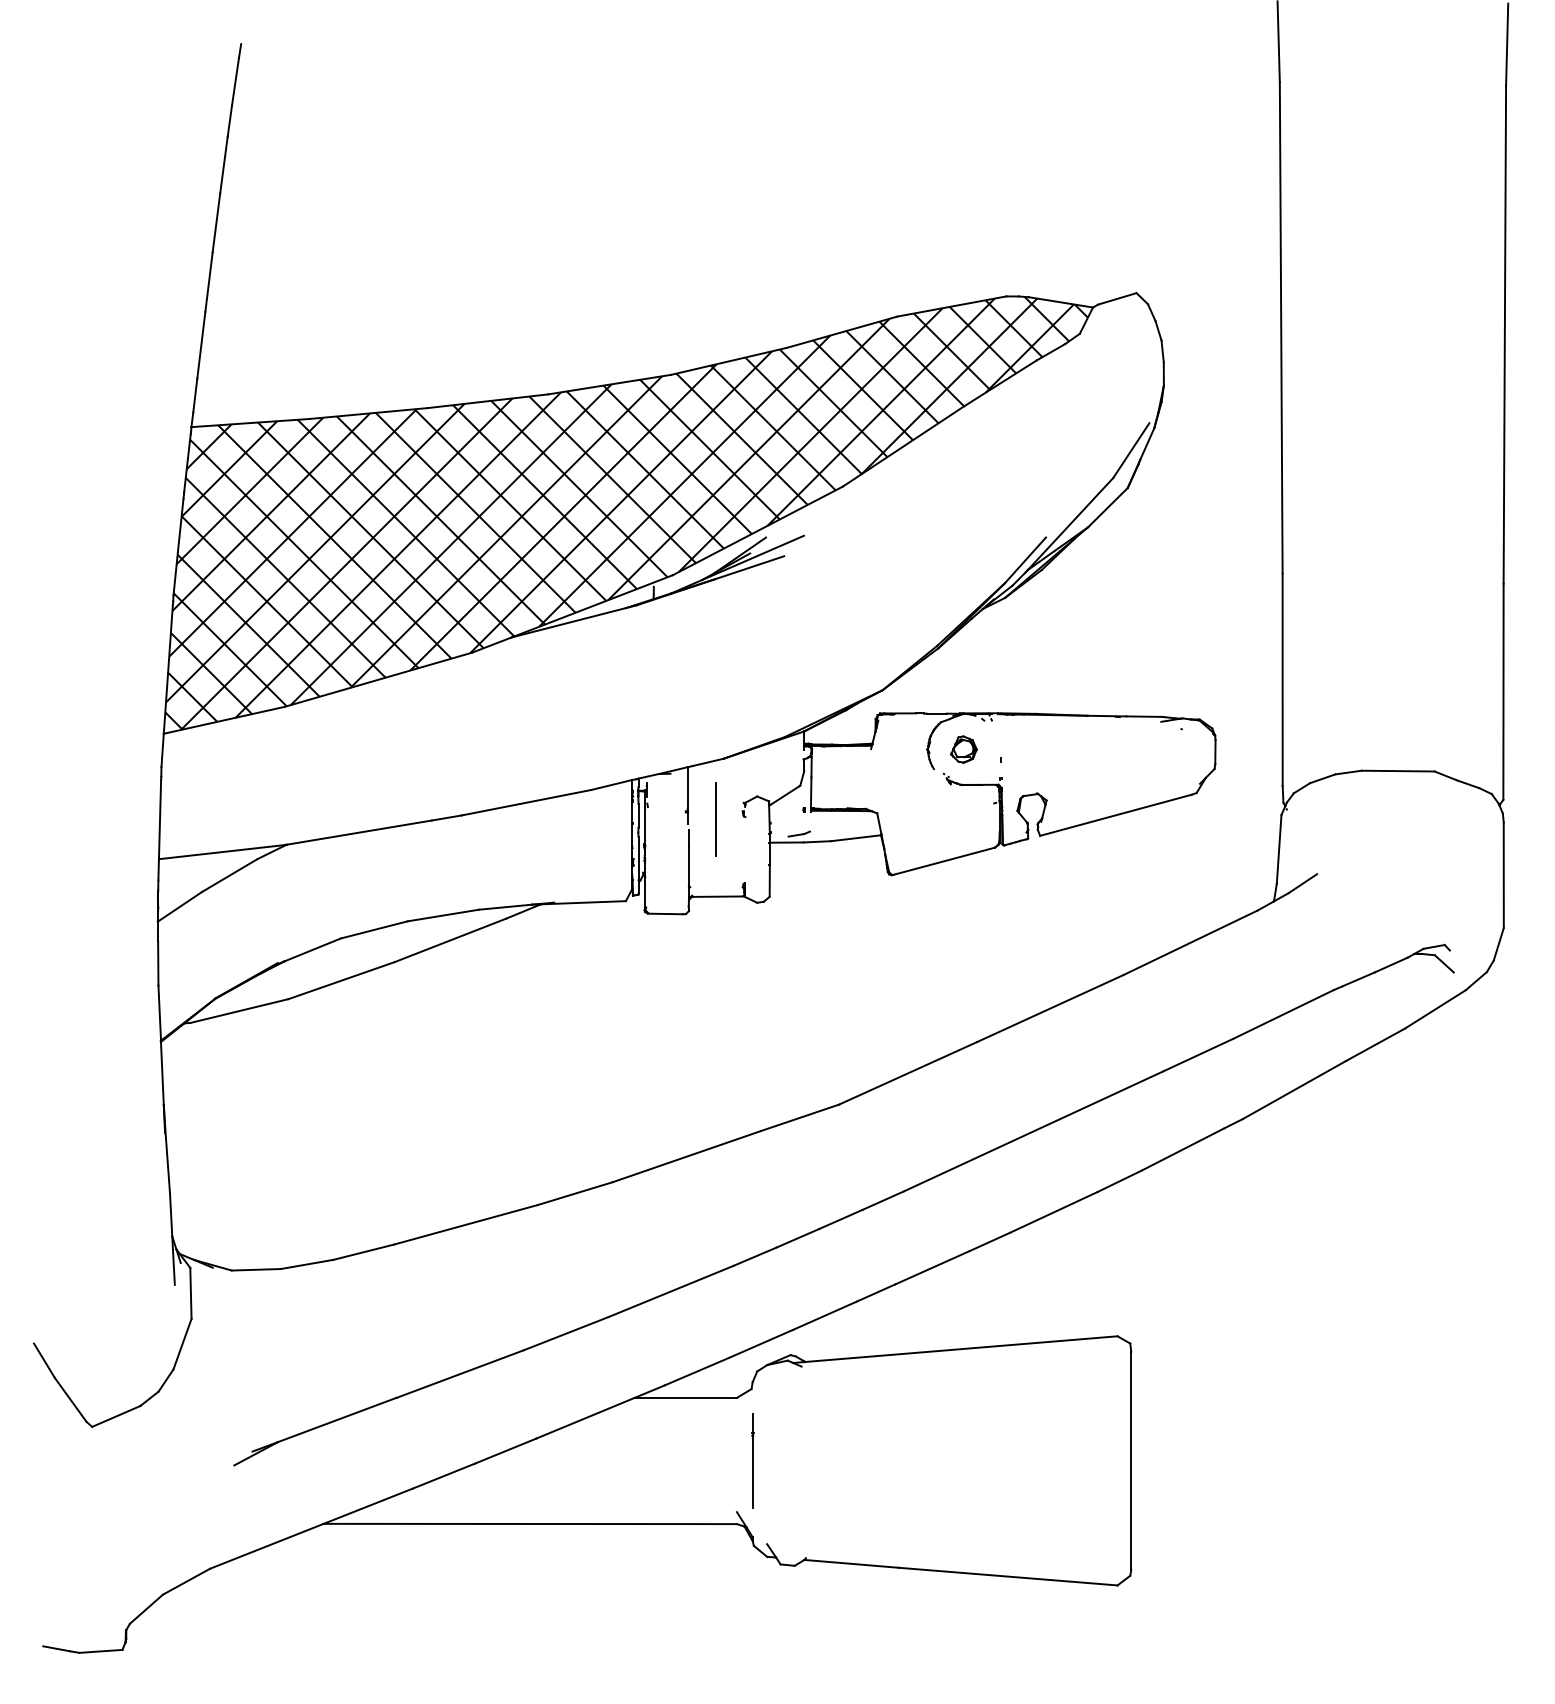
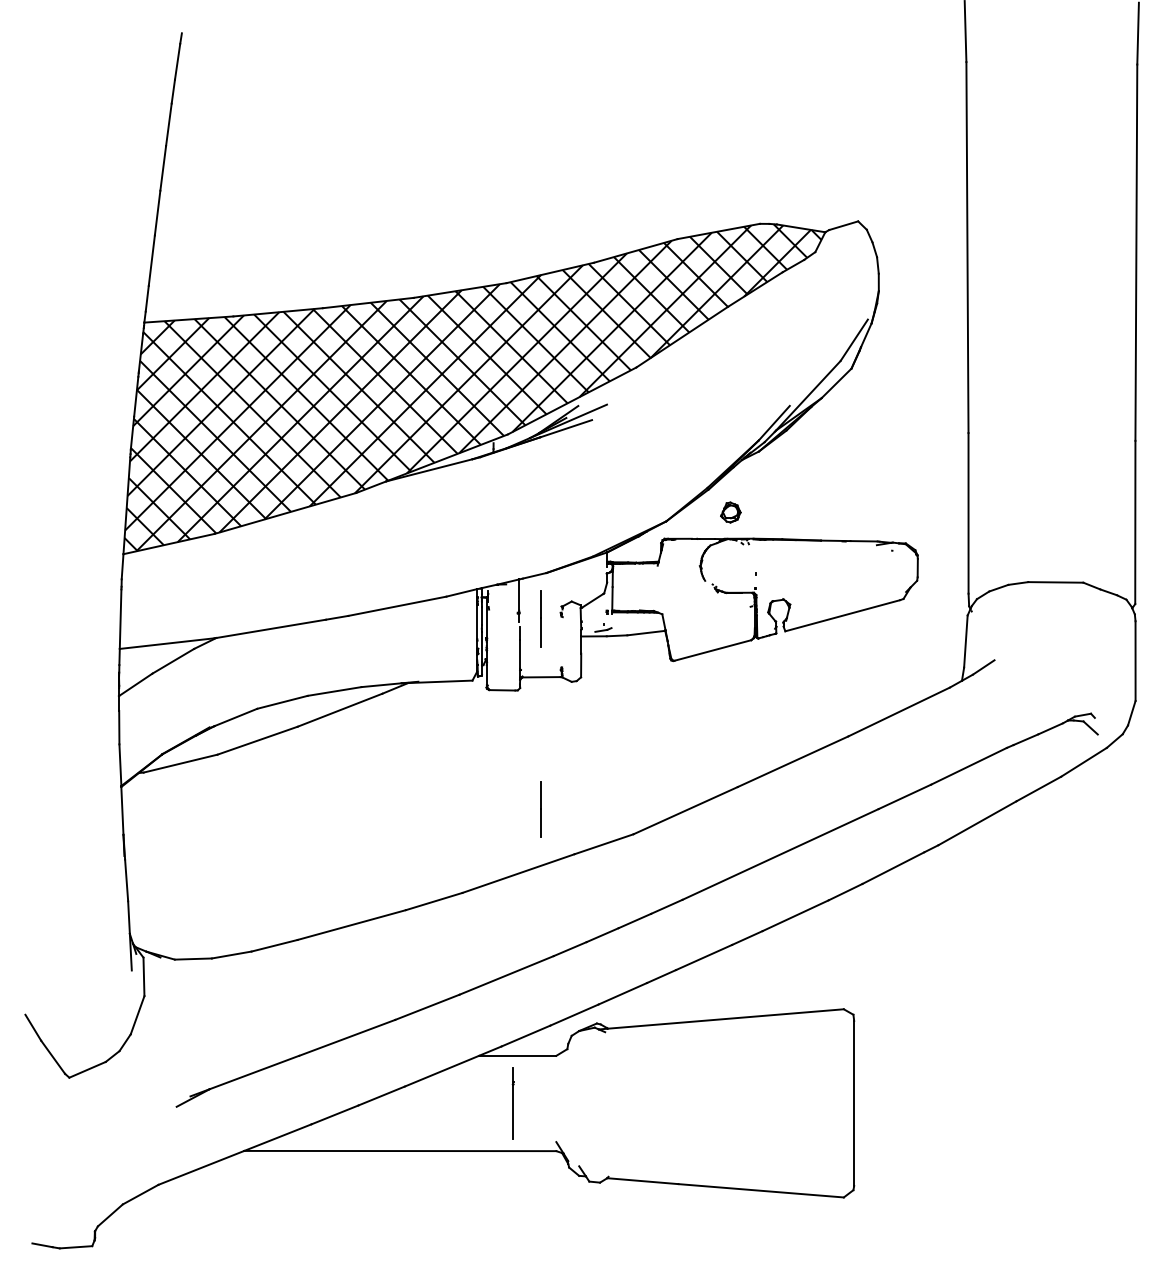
part: (963, 749) -> (730, 512), moved
line: (715, 1071) -> (540, 809), added
part: (752, 1460) -> (512, 1103), moved

